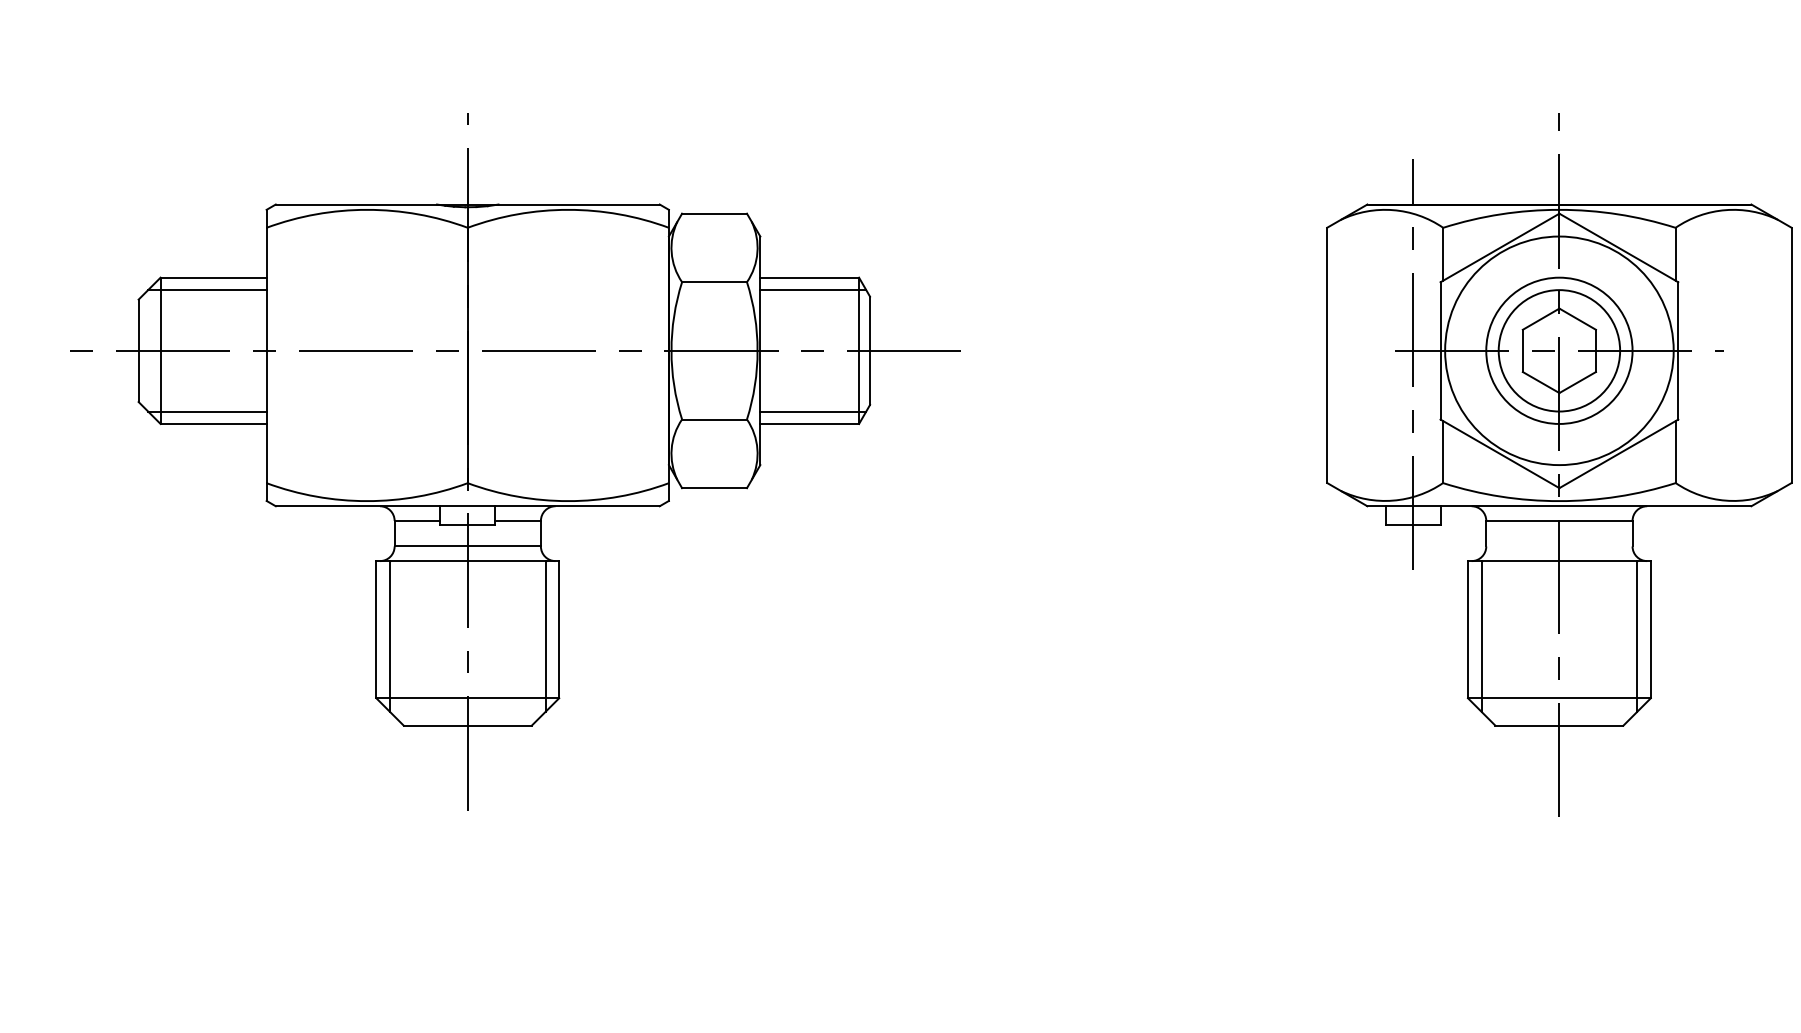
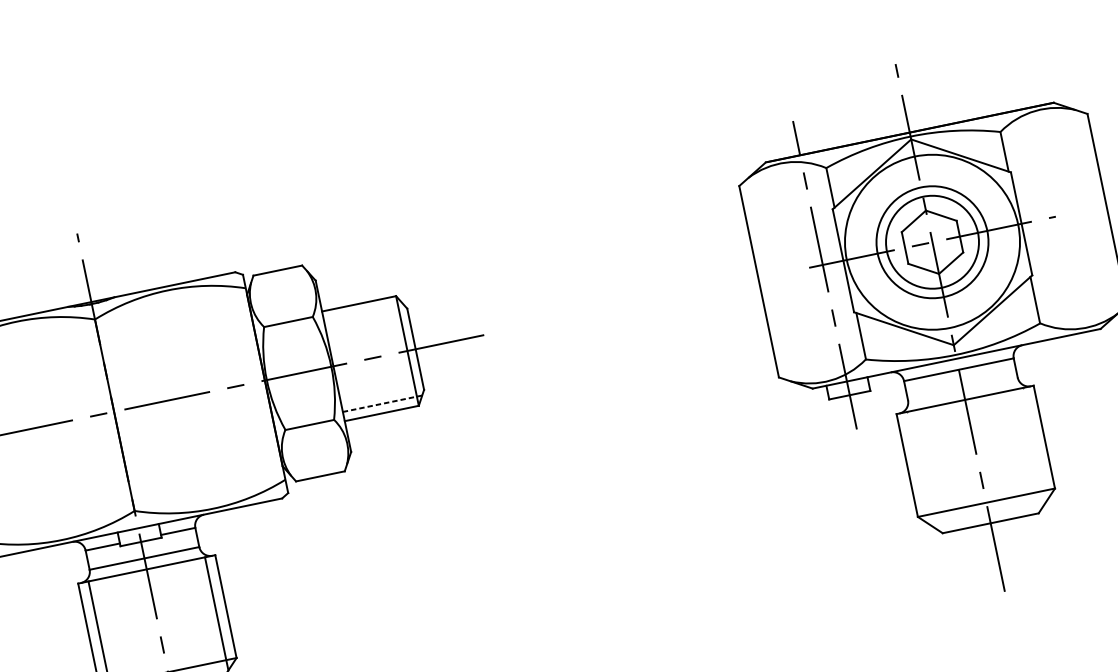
line: (813, 290) -> (363, 312), removed
line: (813, 411) -> (382, 403), solid -> dashed
line: (1481, 636) -> (918, 468), removed
line: (1637, 636) -> (1035, 444), removed

